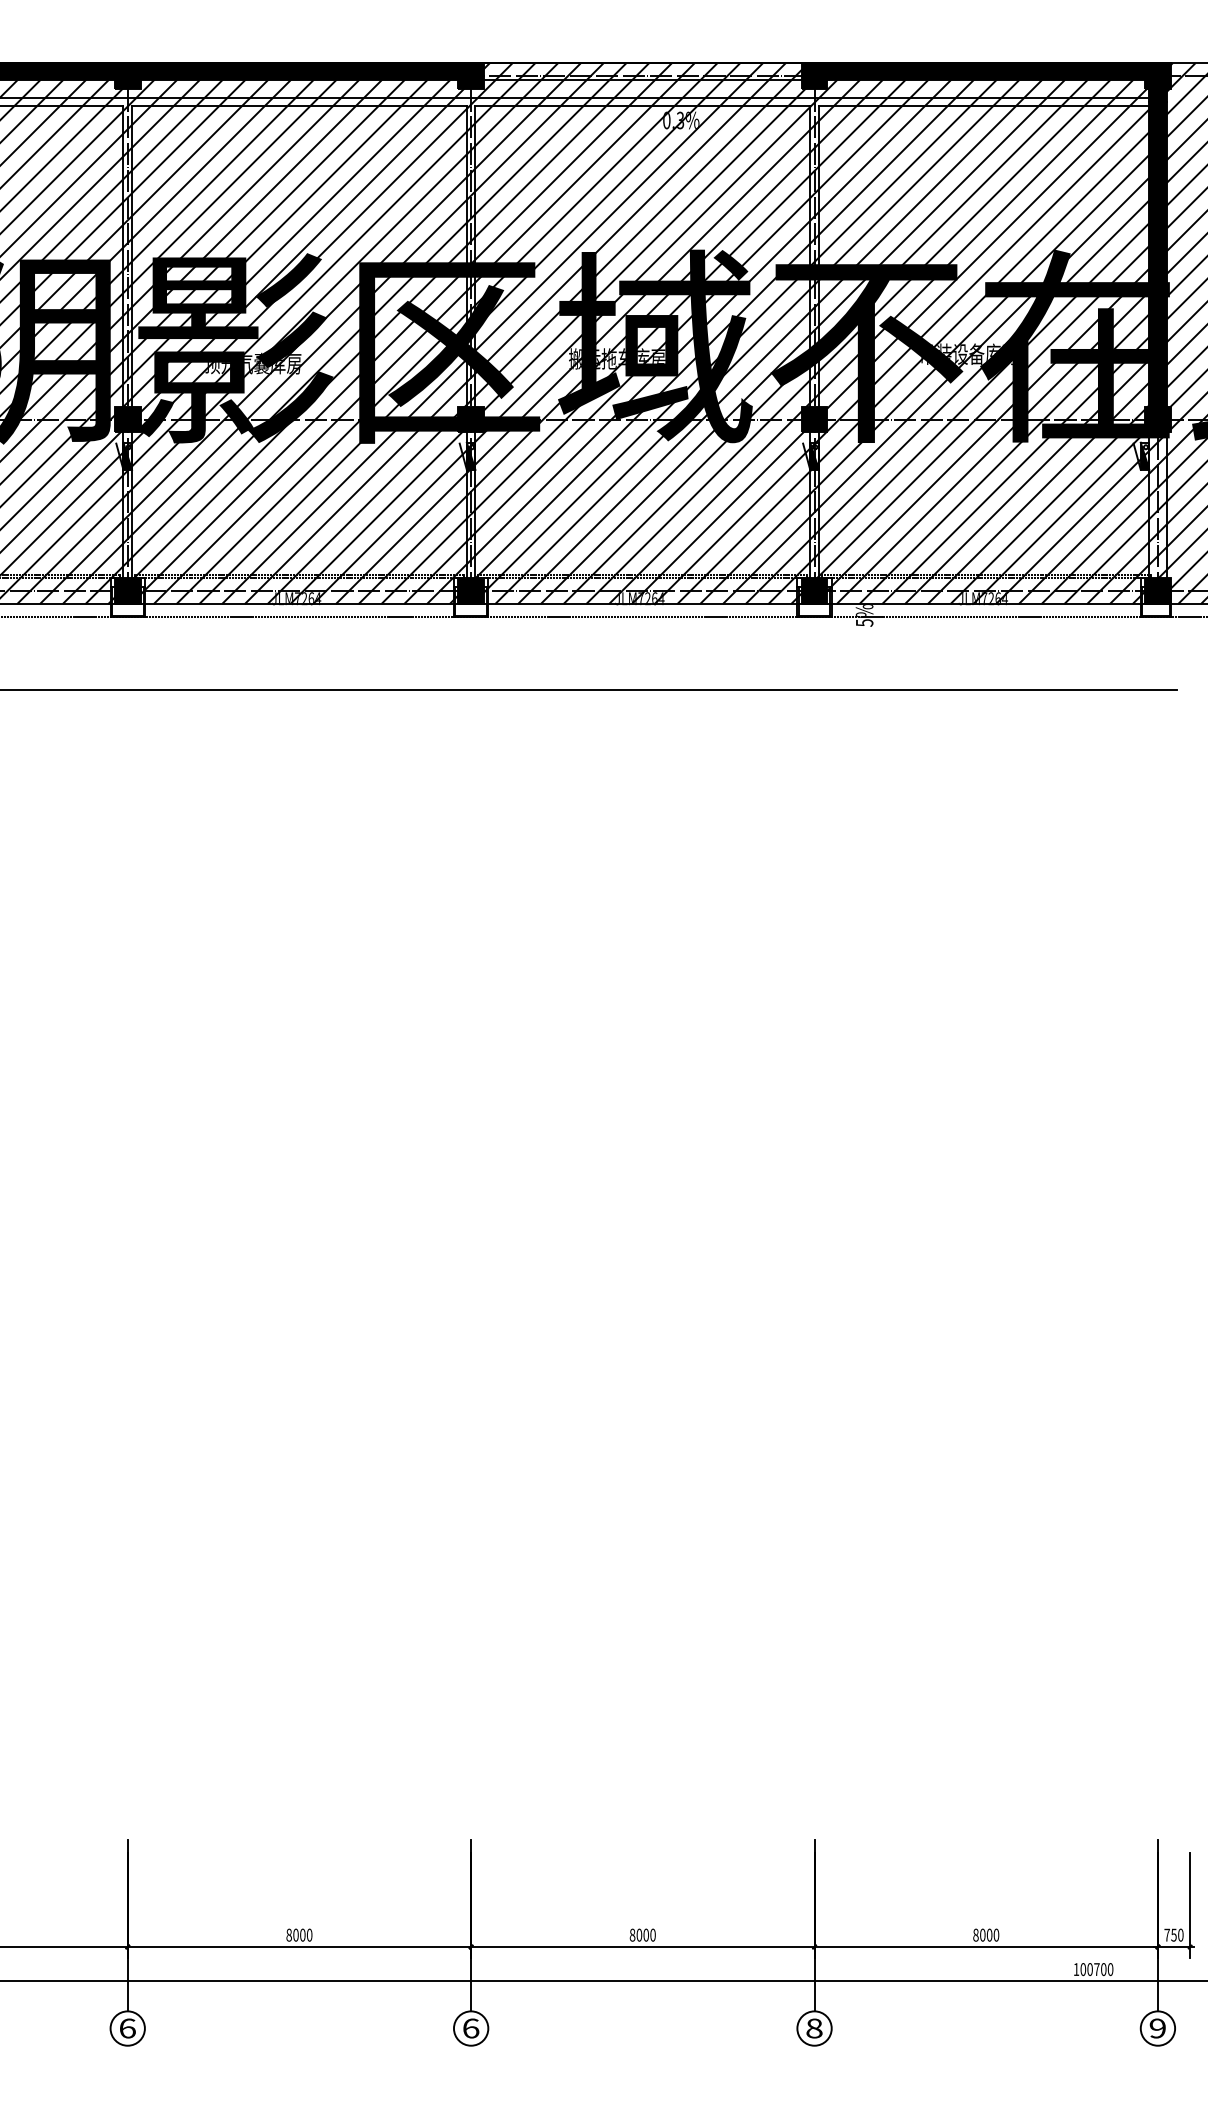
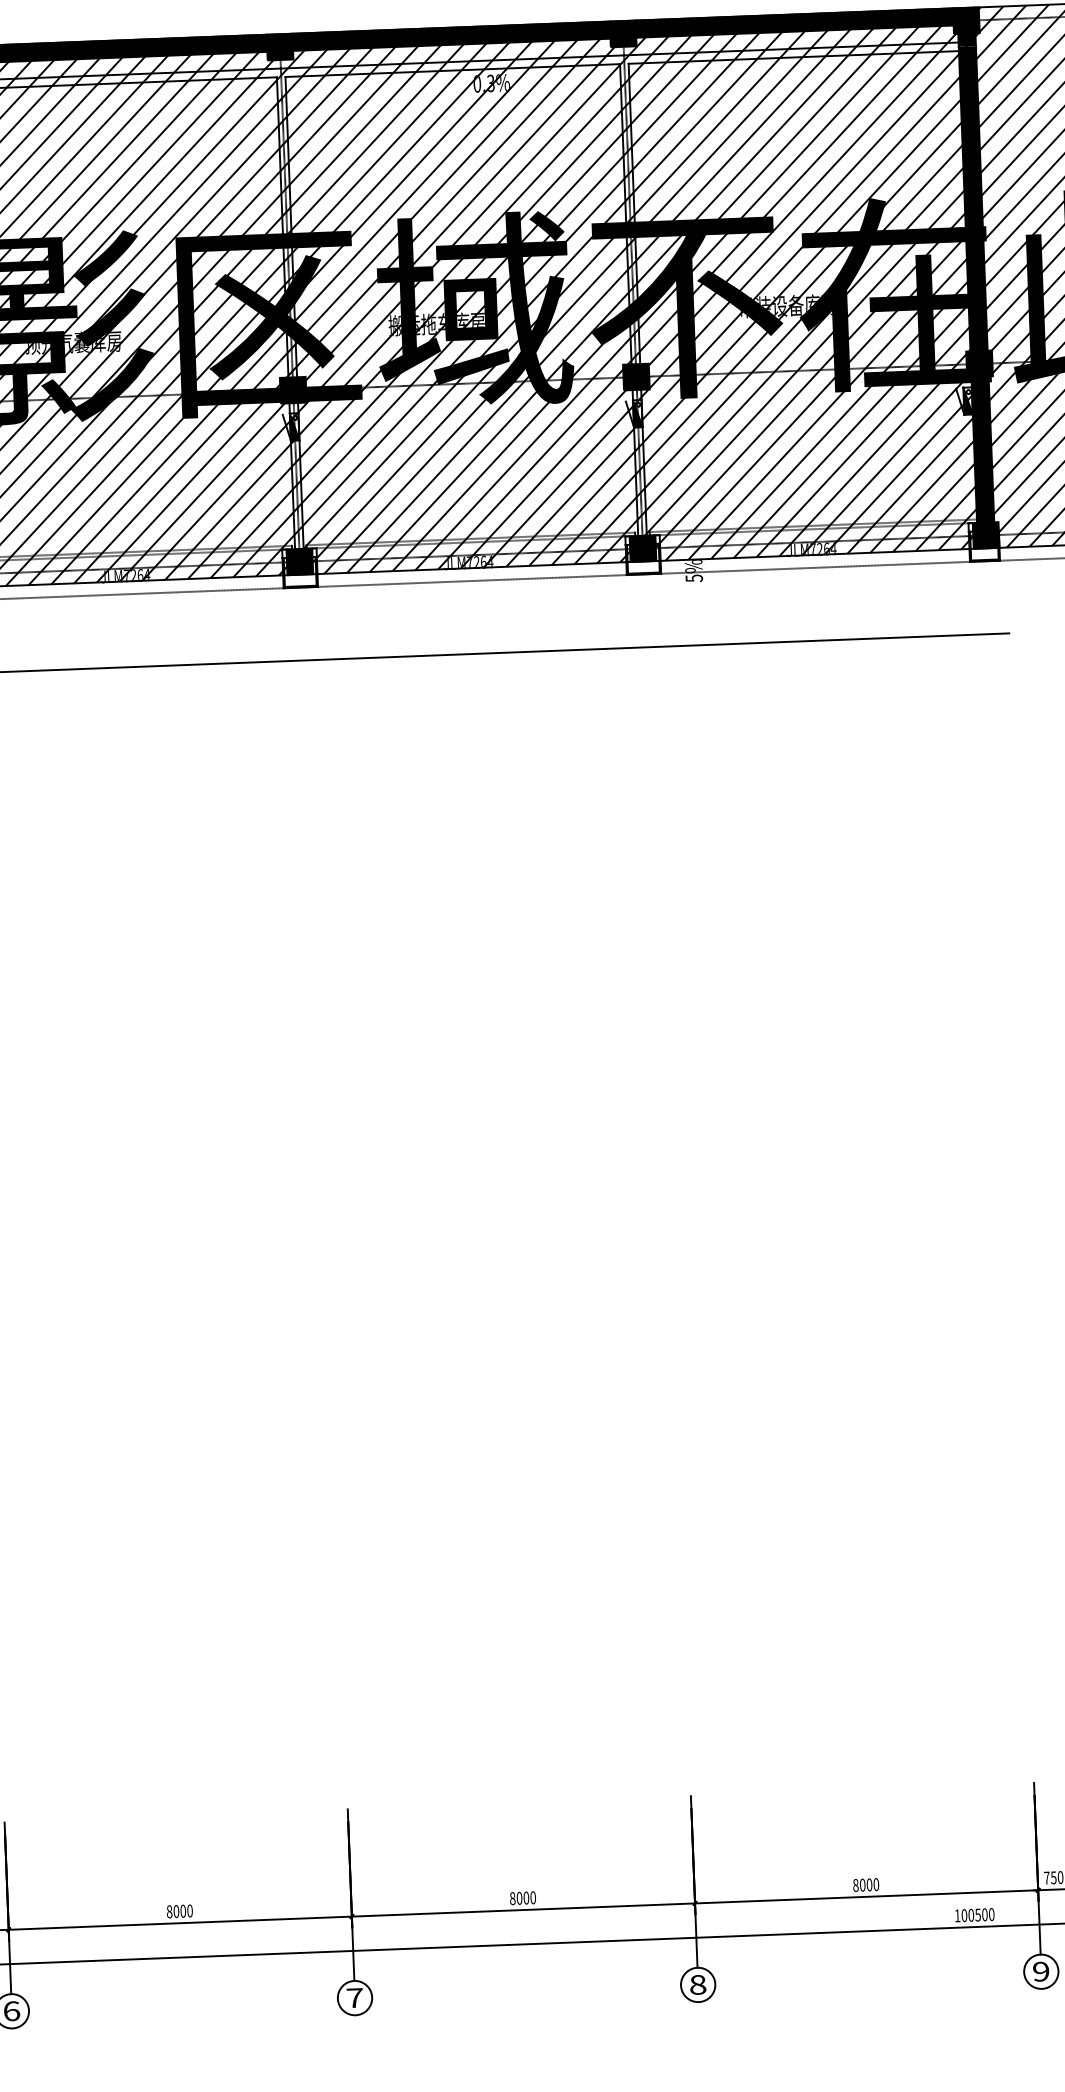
fill: (642, 71) -> (451, 35), added
fill: (1157, 505) -> (982, 449), added
text: (1096, 1969) -> (977, 1915), 100700 -> 100500
text: (471, 2028) -> (355, 1998), 6 -> 7

